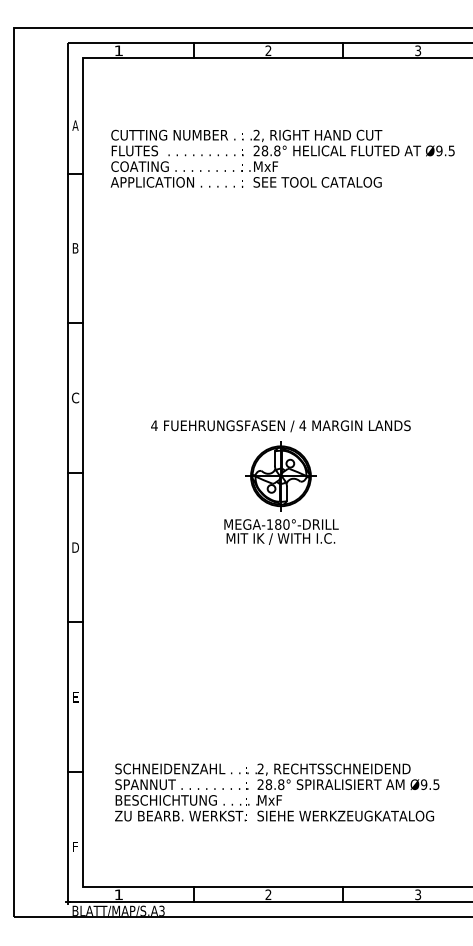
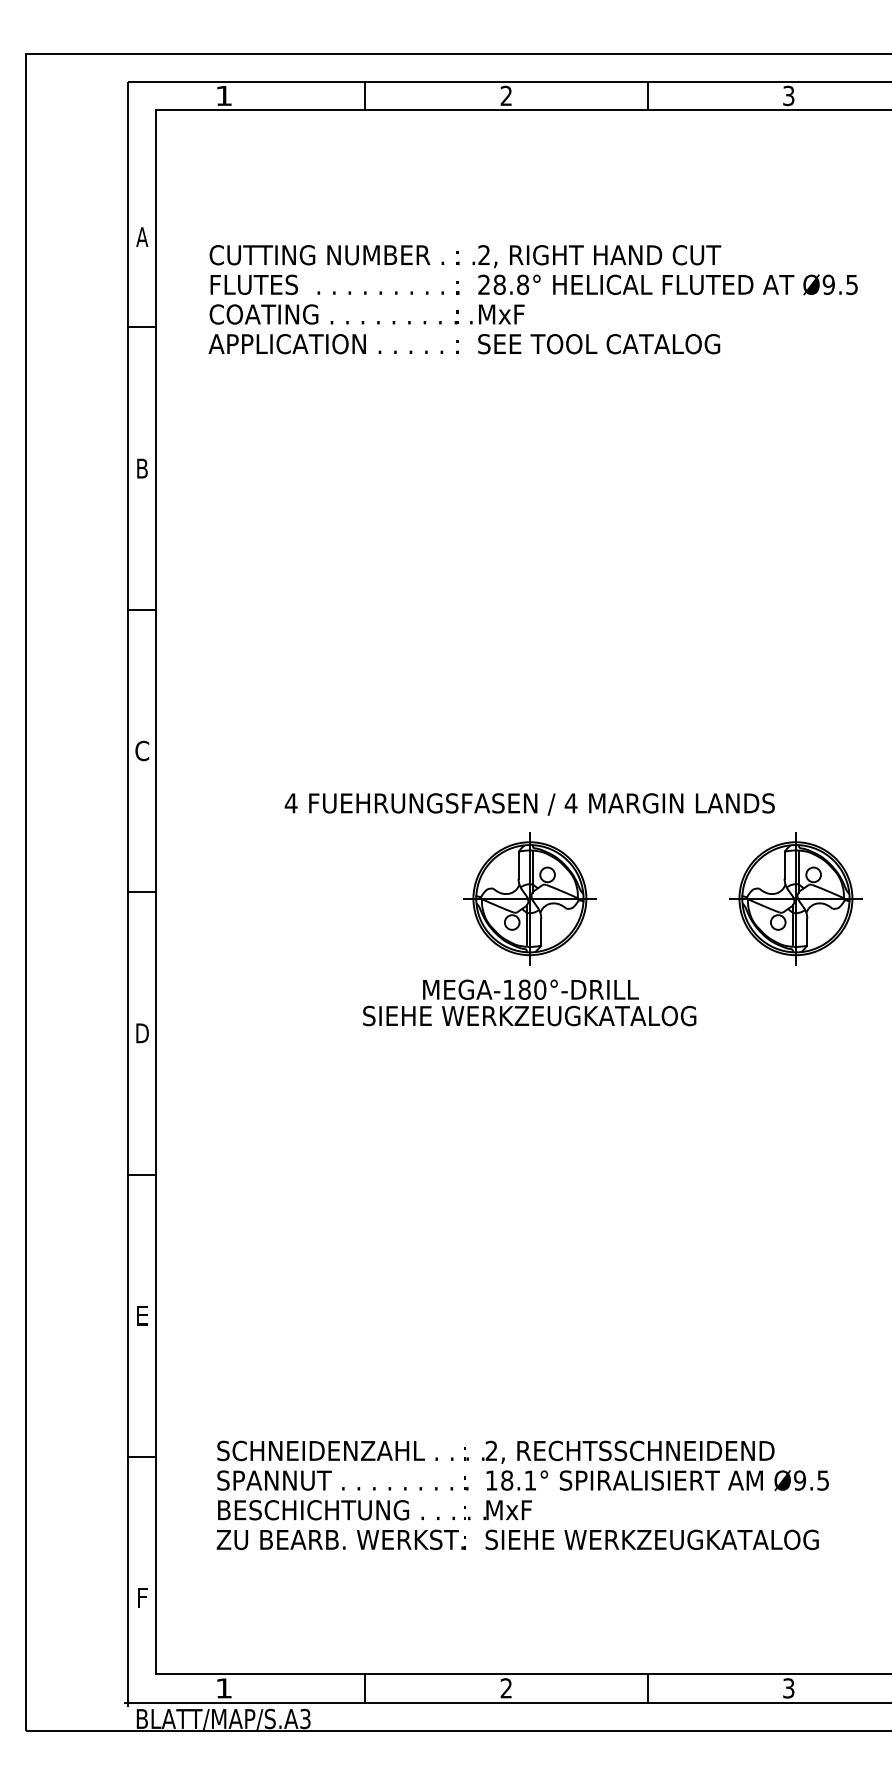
part: (421, 476) -> (795, 899), added
text: (280, 538) -> (529, 1016), MIT IK / WITH I.C. -> SIEHE WERKZEUGKATALOG
text: (270, 784) -> (510, 1480), 28.8° -> 18.1°

